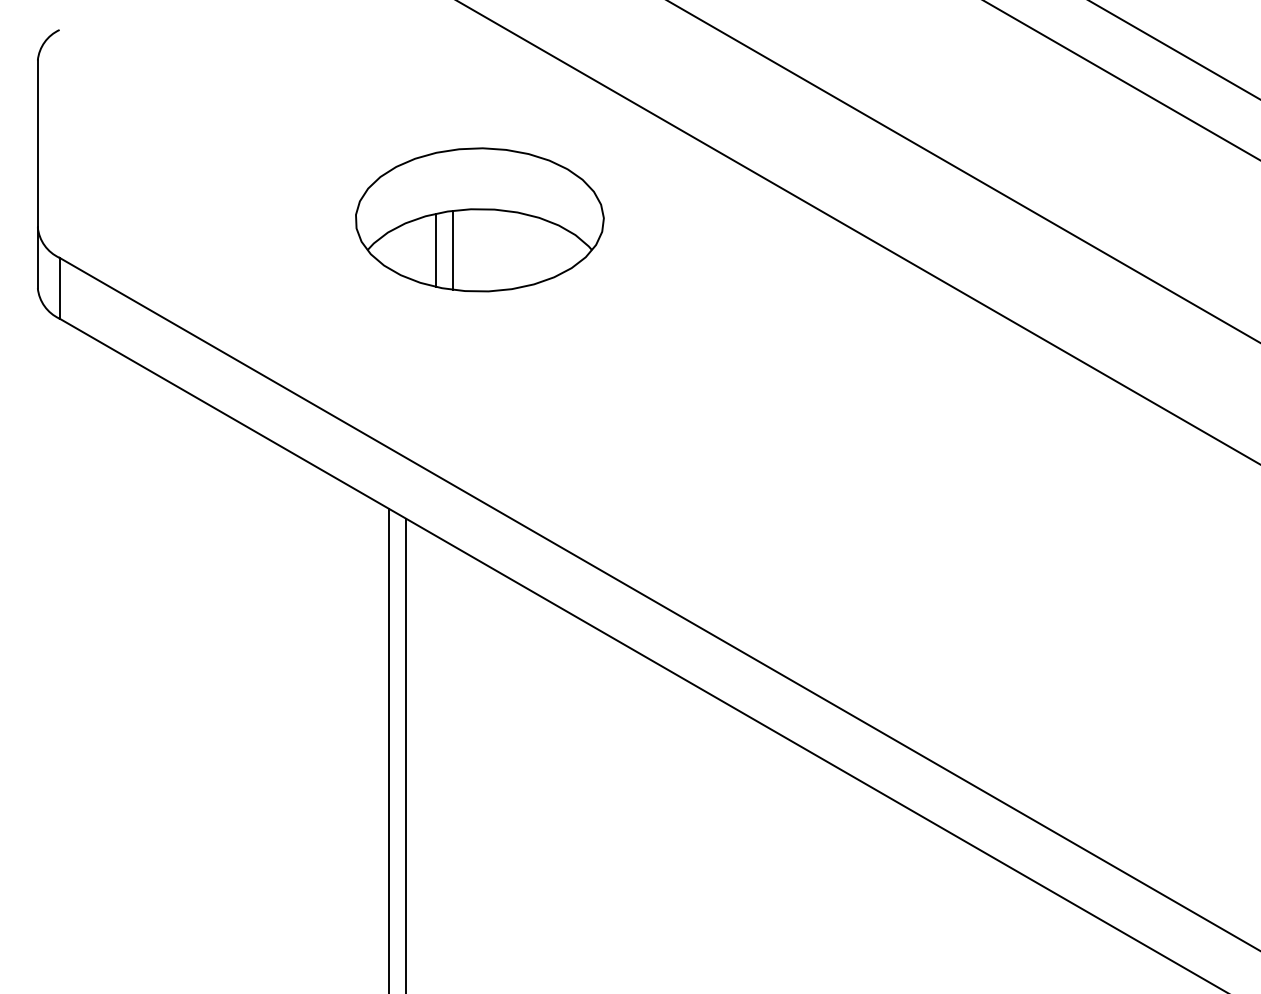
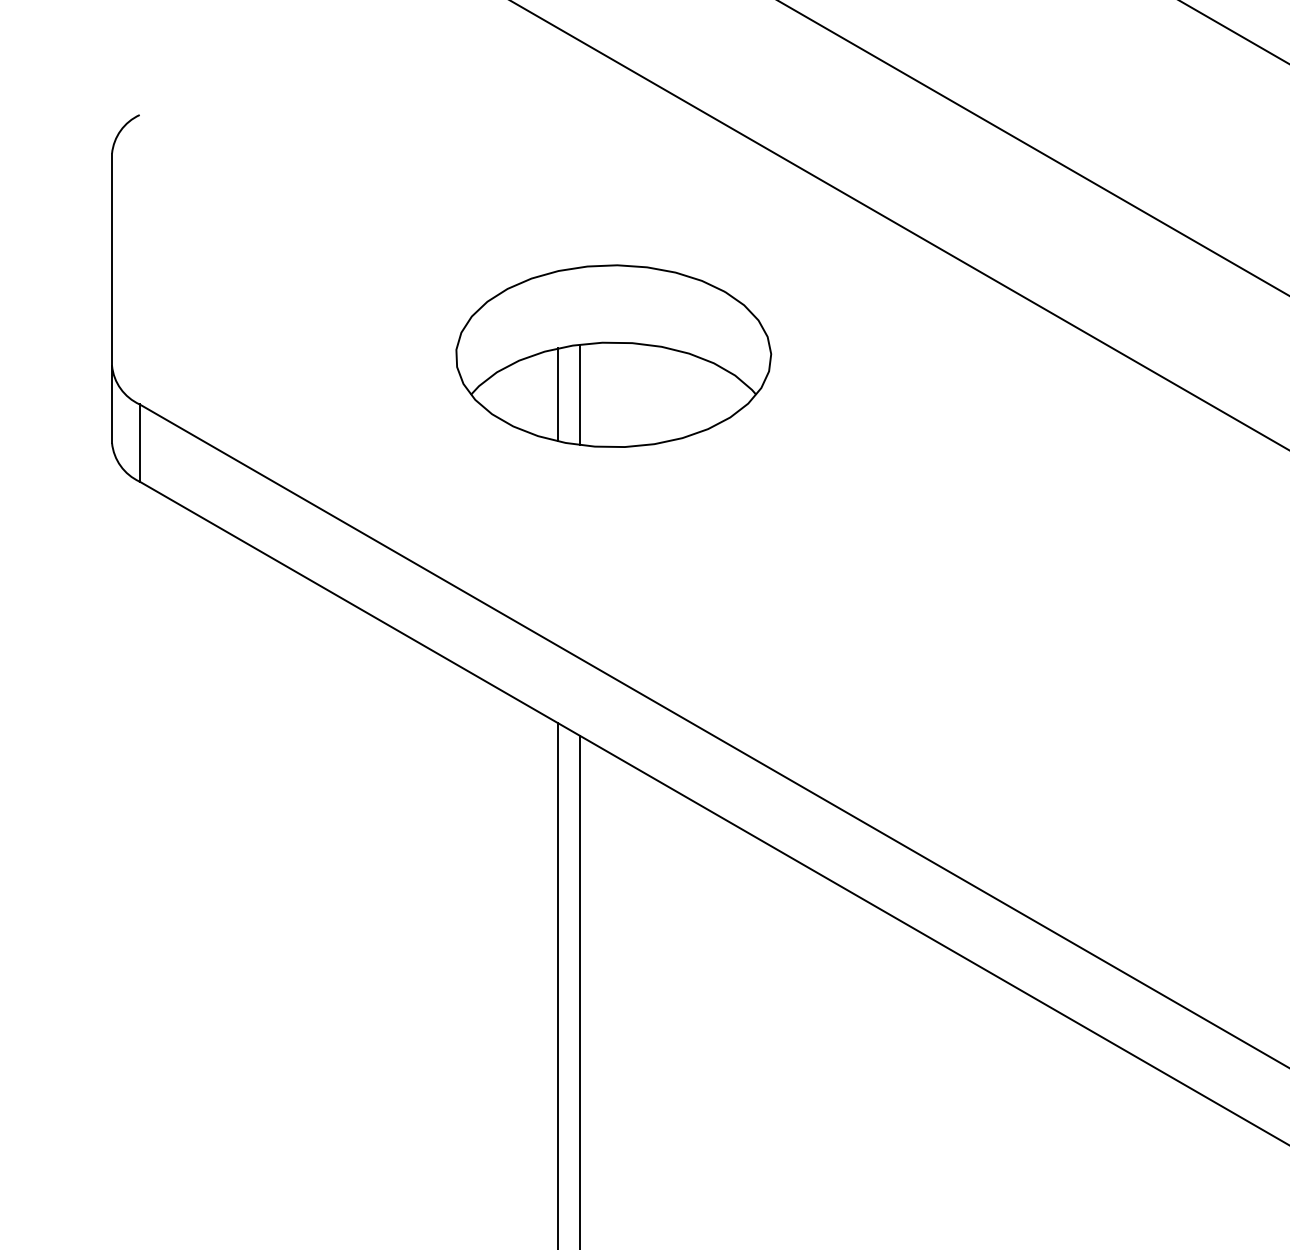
part: (479, 219) -> (613, 355), moved

